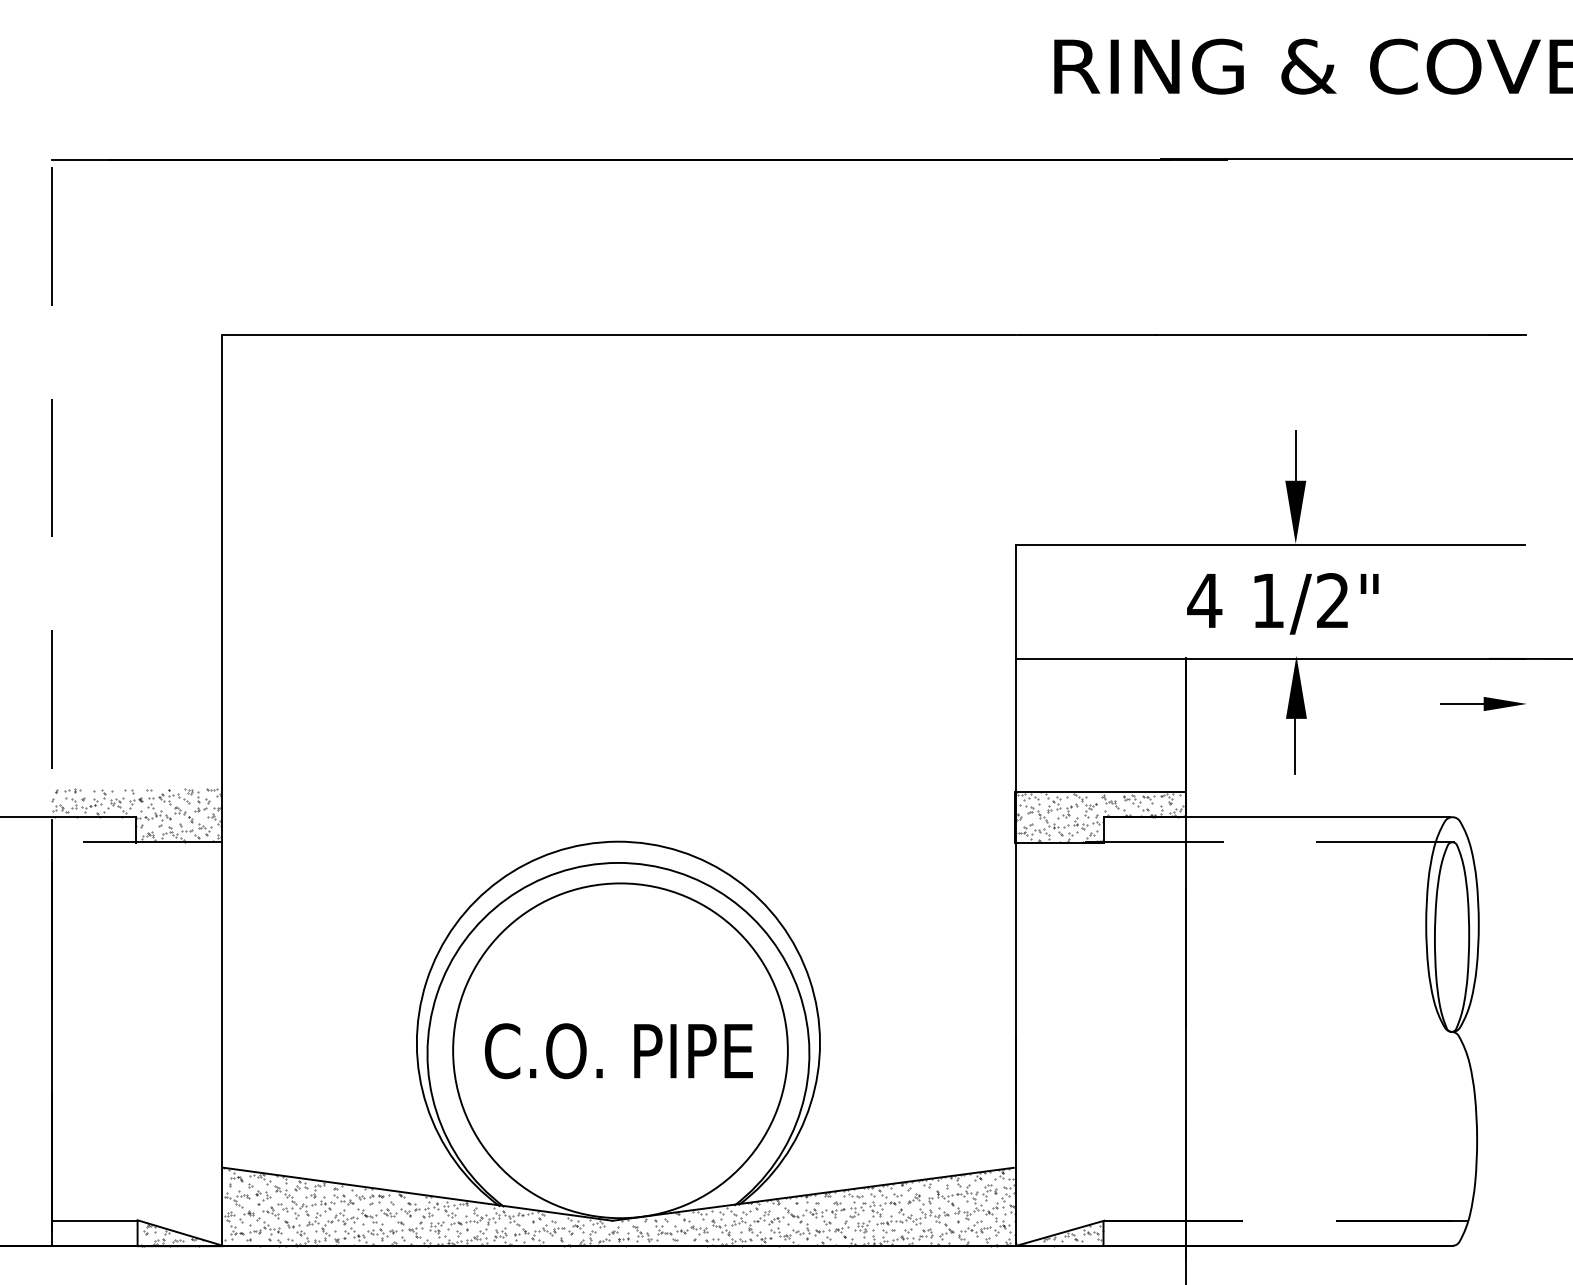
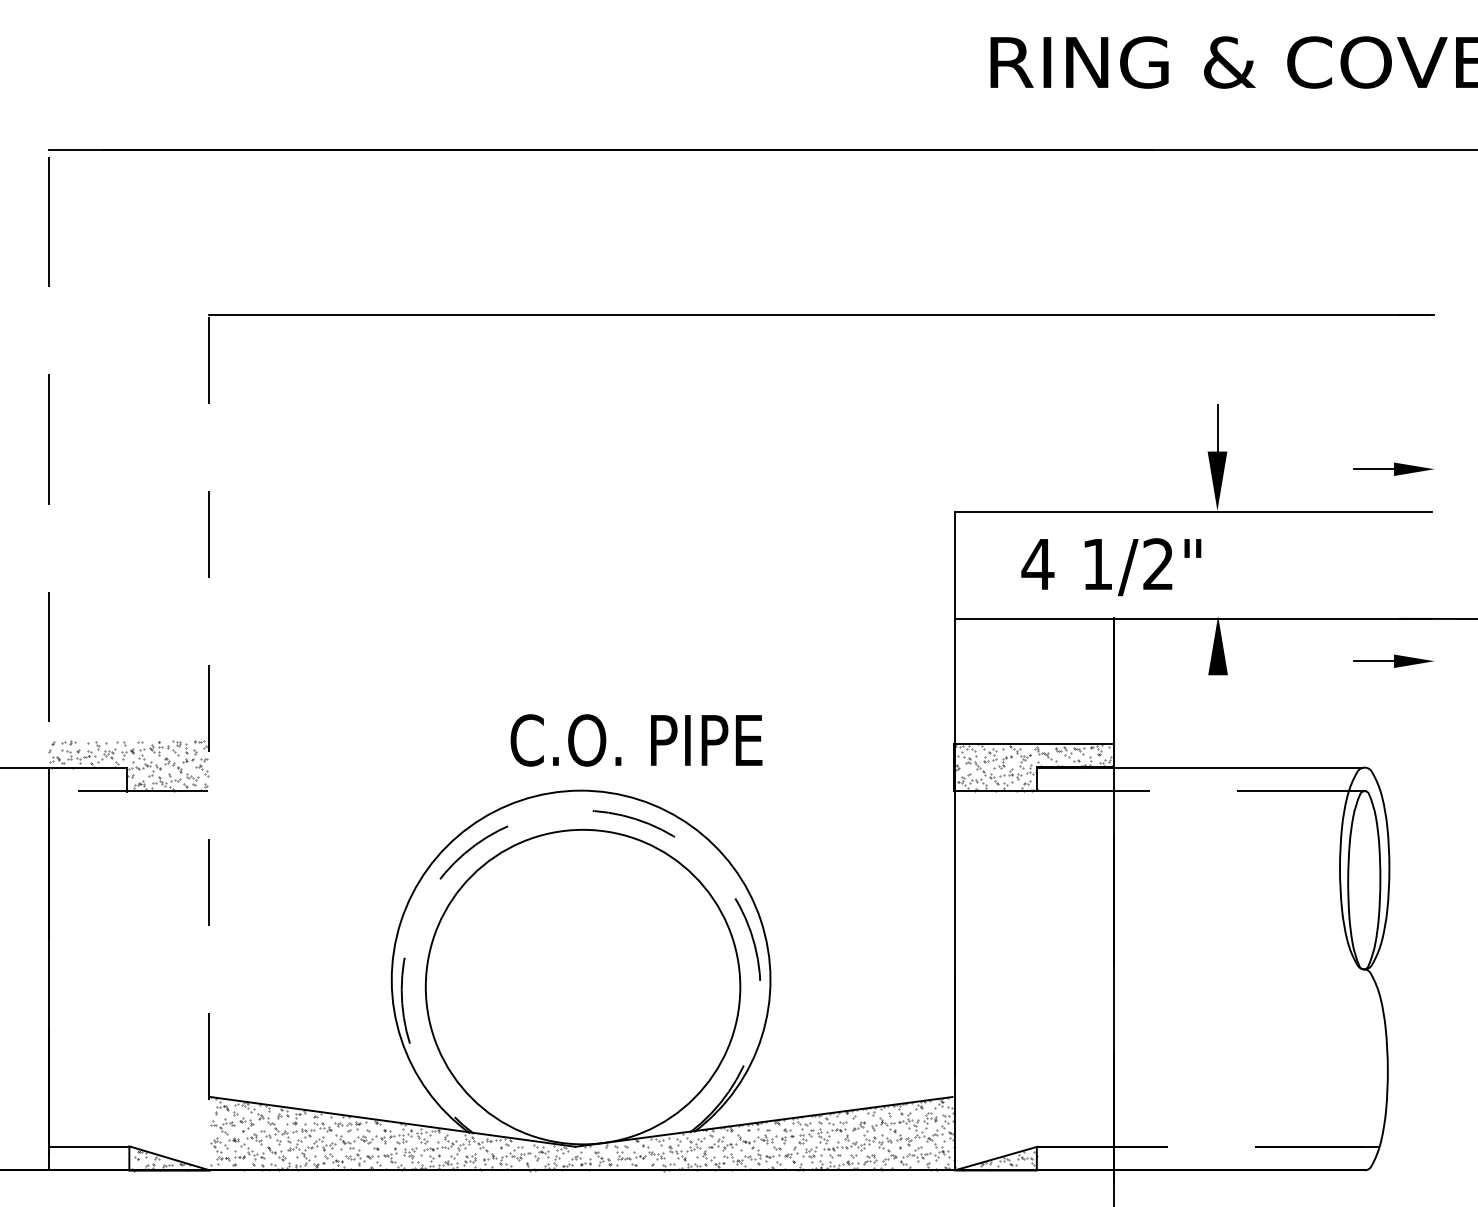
part: (1483, 498) -> (1393, 468), added
text: (1283, 604) -> (1111, 567), moved
line: (1294, 742) -> (1216, 697), removed
line: (222, 790) -> (209, 742), solid -> dashed
arc: (617, 862) -> (580, 810), solid -> dashed
text: (618, 1051) -> (636, 740), moved

